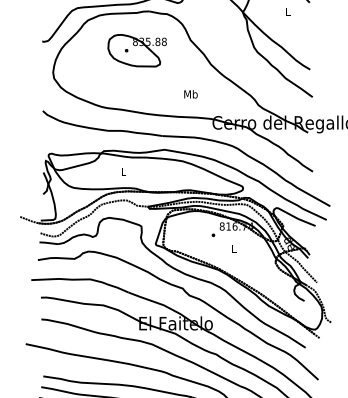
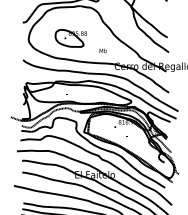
part: (136, 50) -> (70, 38), moved

